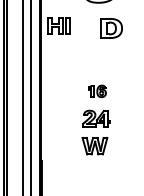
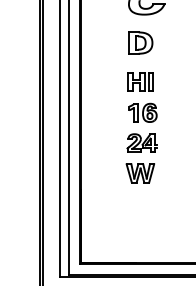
part: (58, 25) -> (140, 81), moved
part: (111, 27) -> (140, 42), moved
part: (96, 91) -> (142, 112), size x1.43

